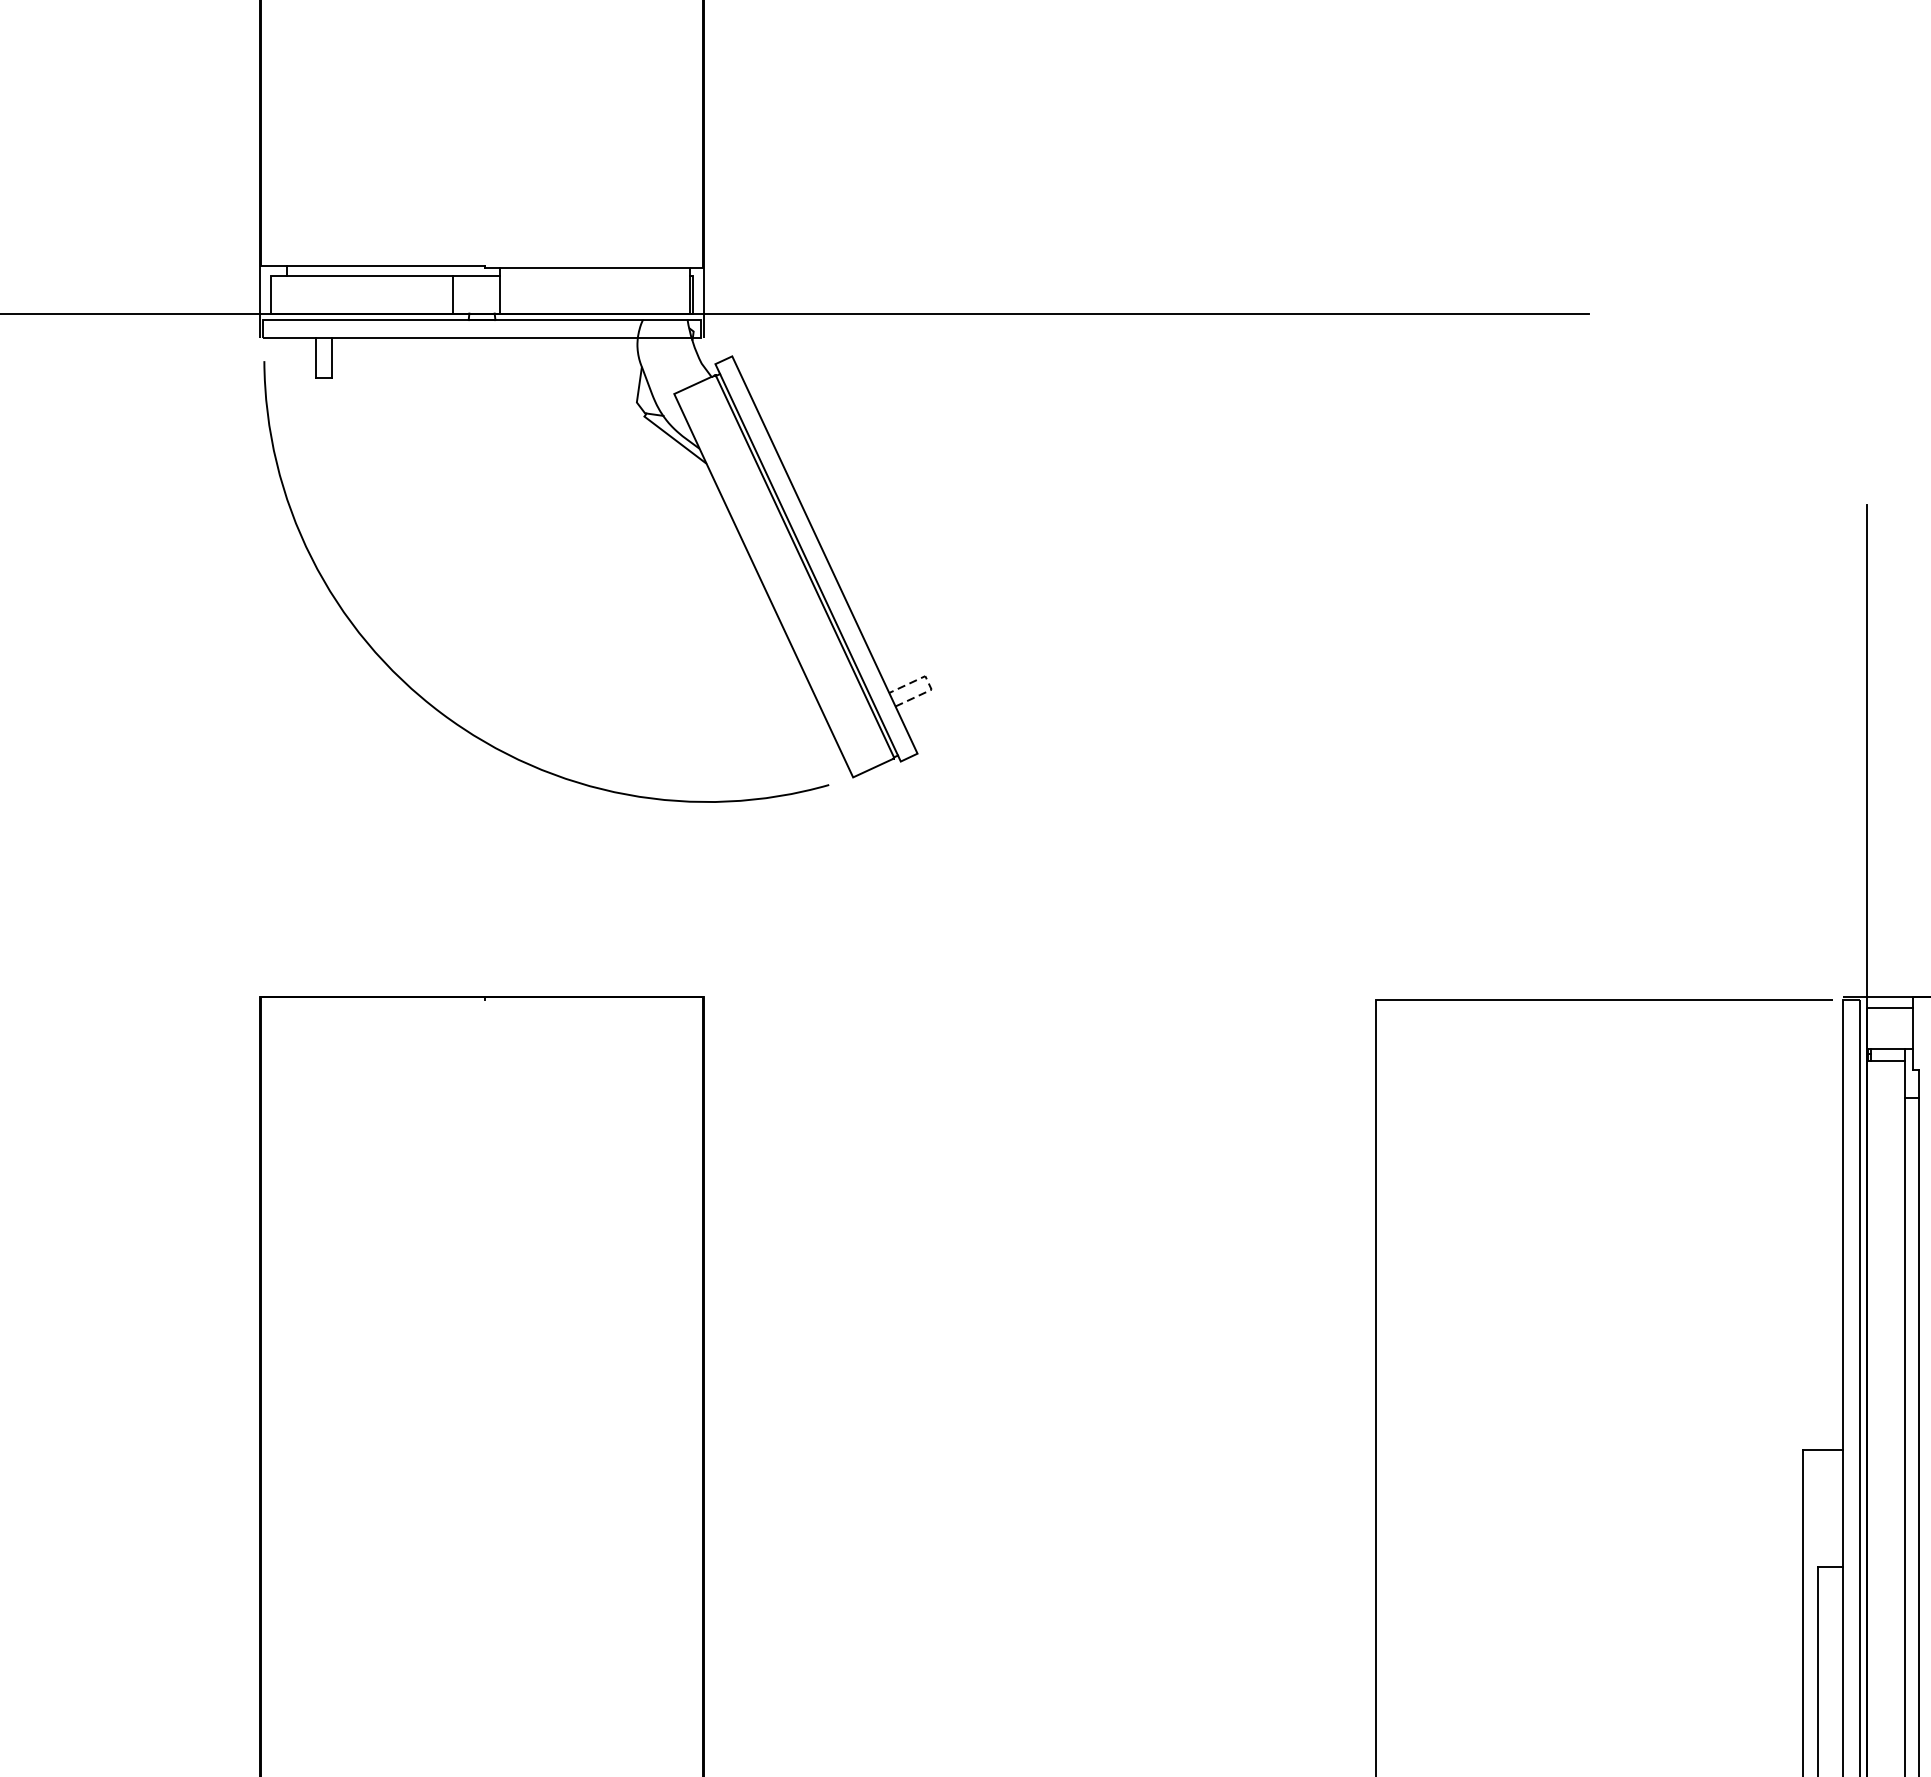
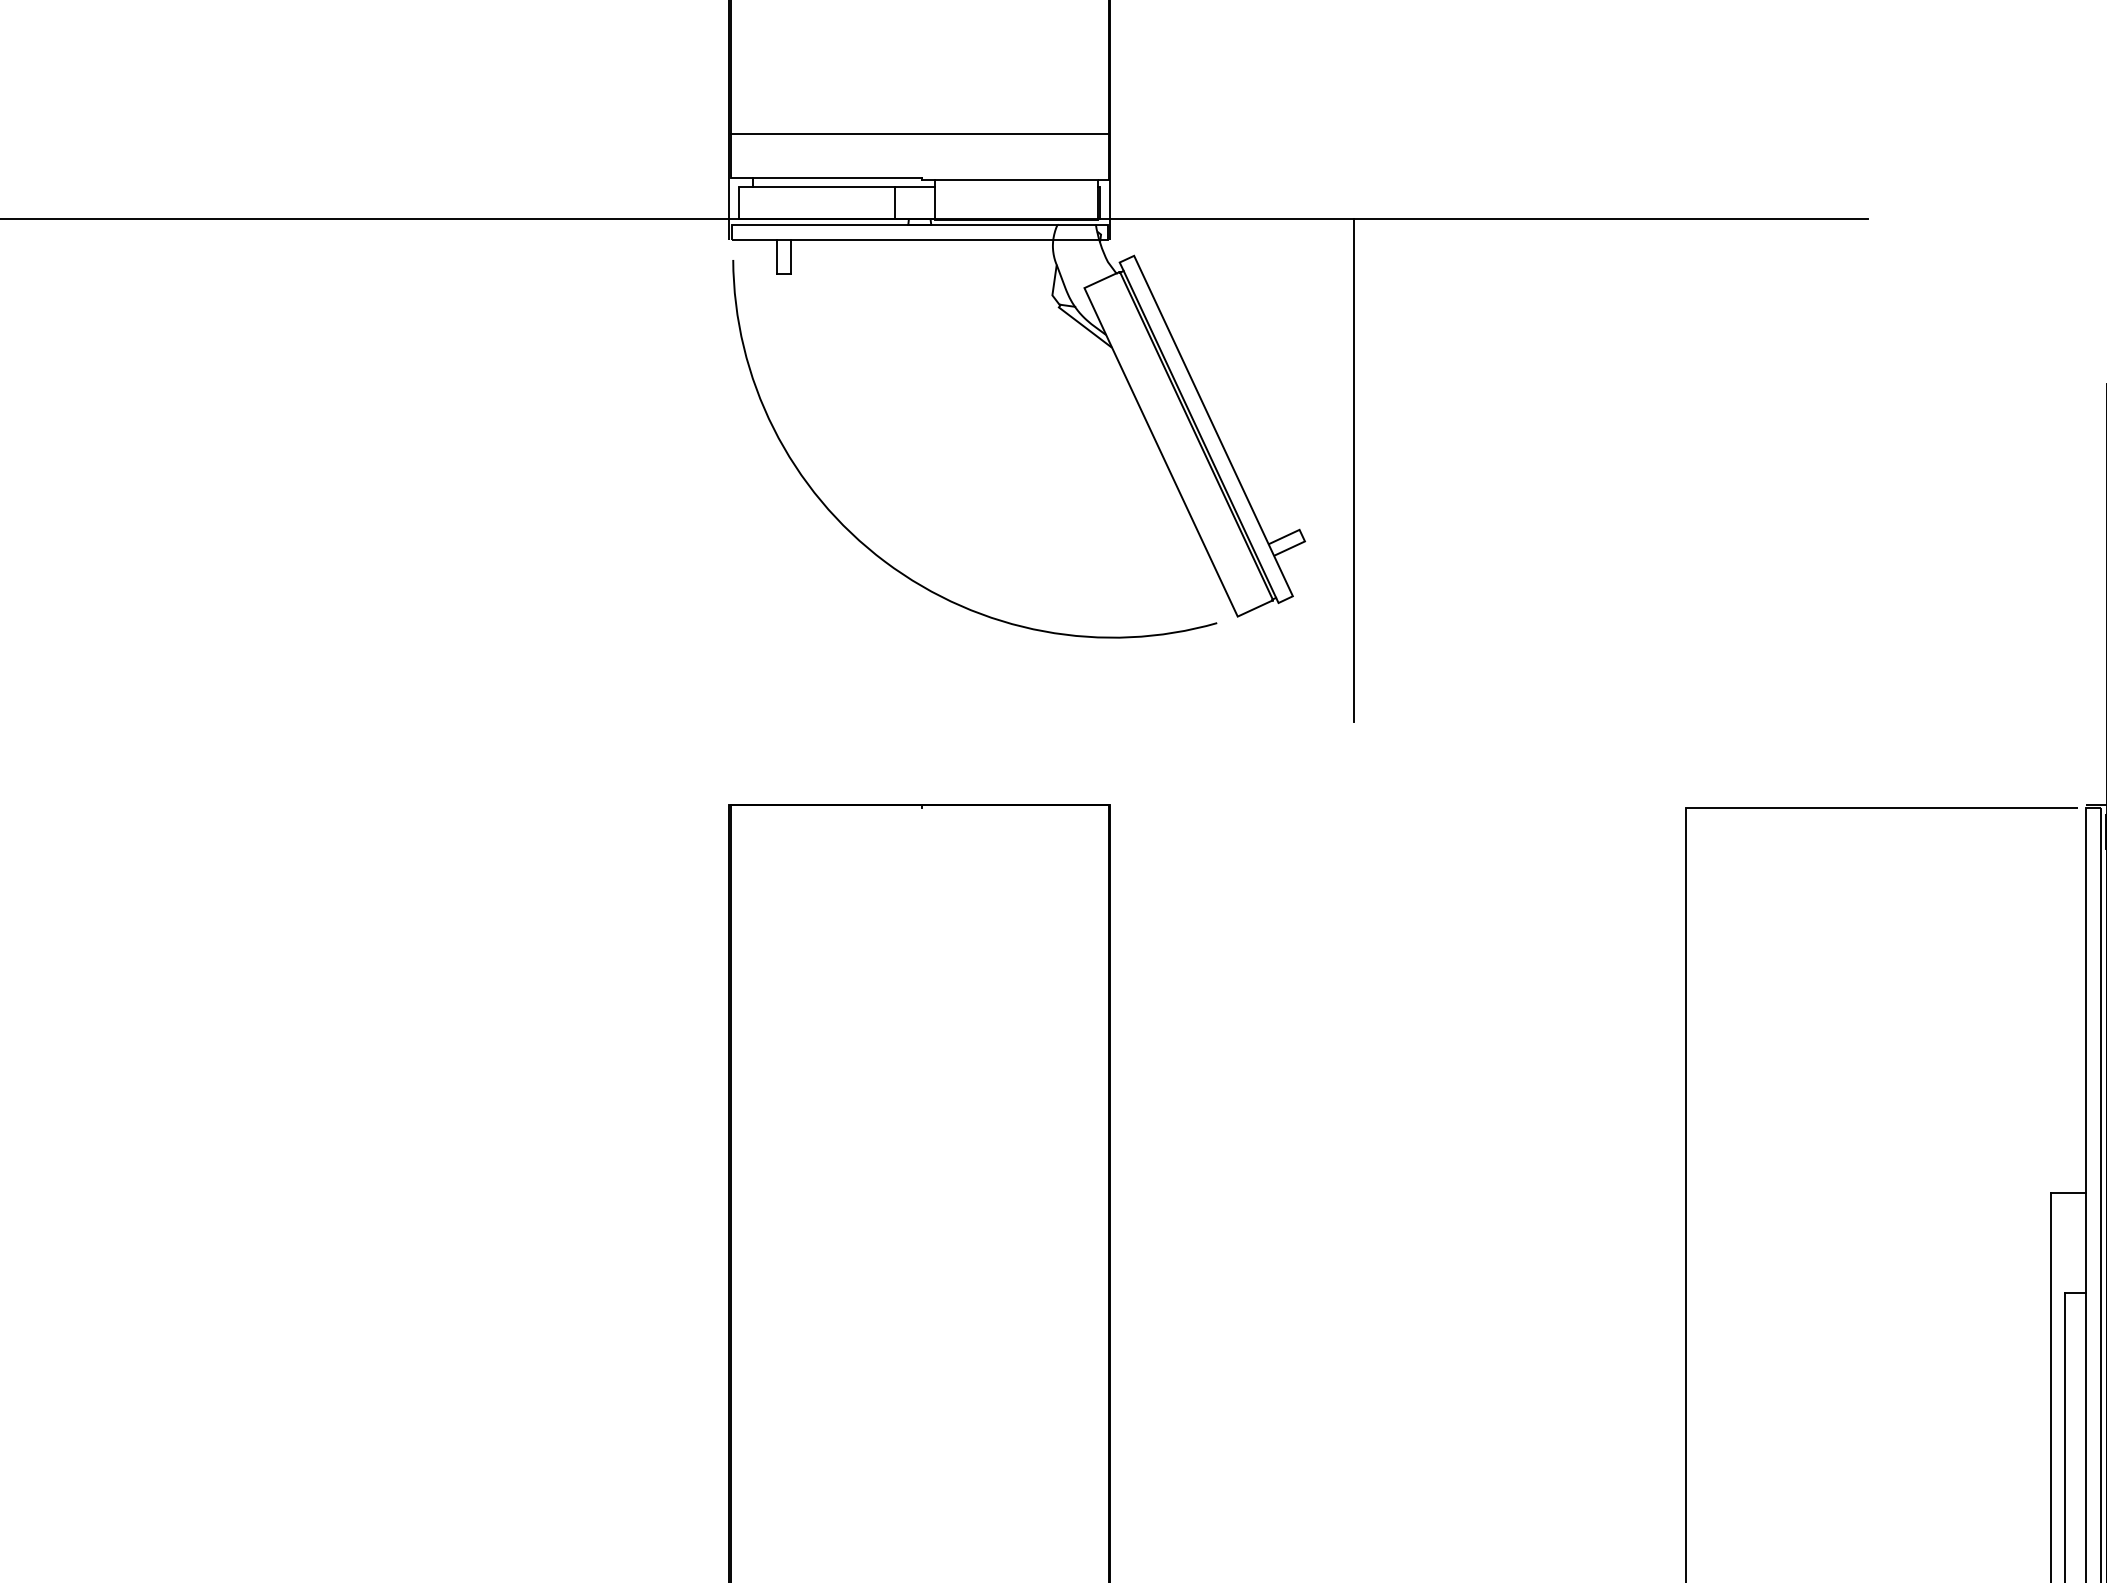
line: (481, 214) -> (919, 134), added
line: (988, 606) -> (1353, 470), added
line: (928, 682) -> (1302, 535), dashed -> solid

